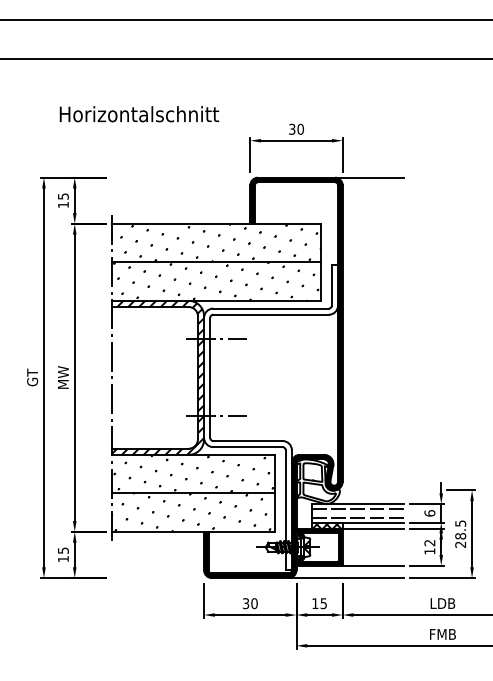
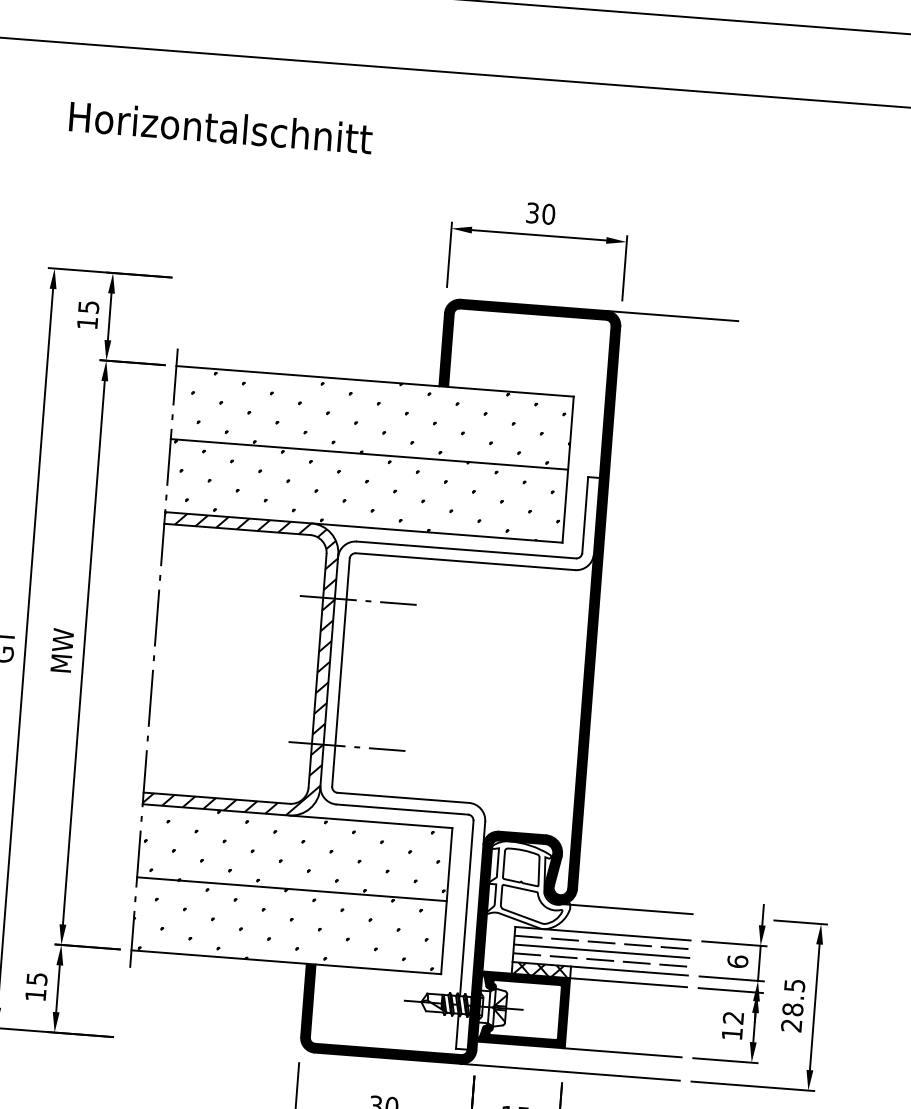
text: (139, 114) -> (221, 128), moved
line: (369, 490) -> (626, 909), added
line: (357, 513) -> (600, 951), added

